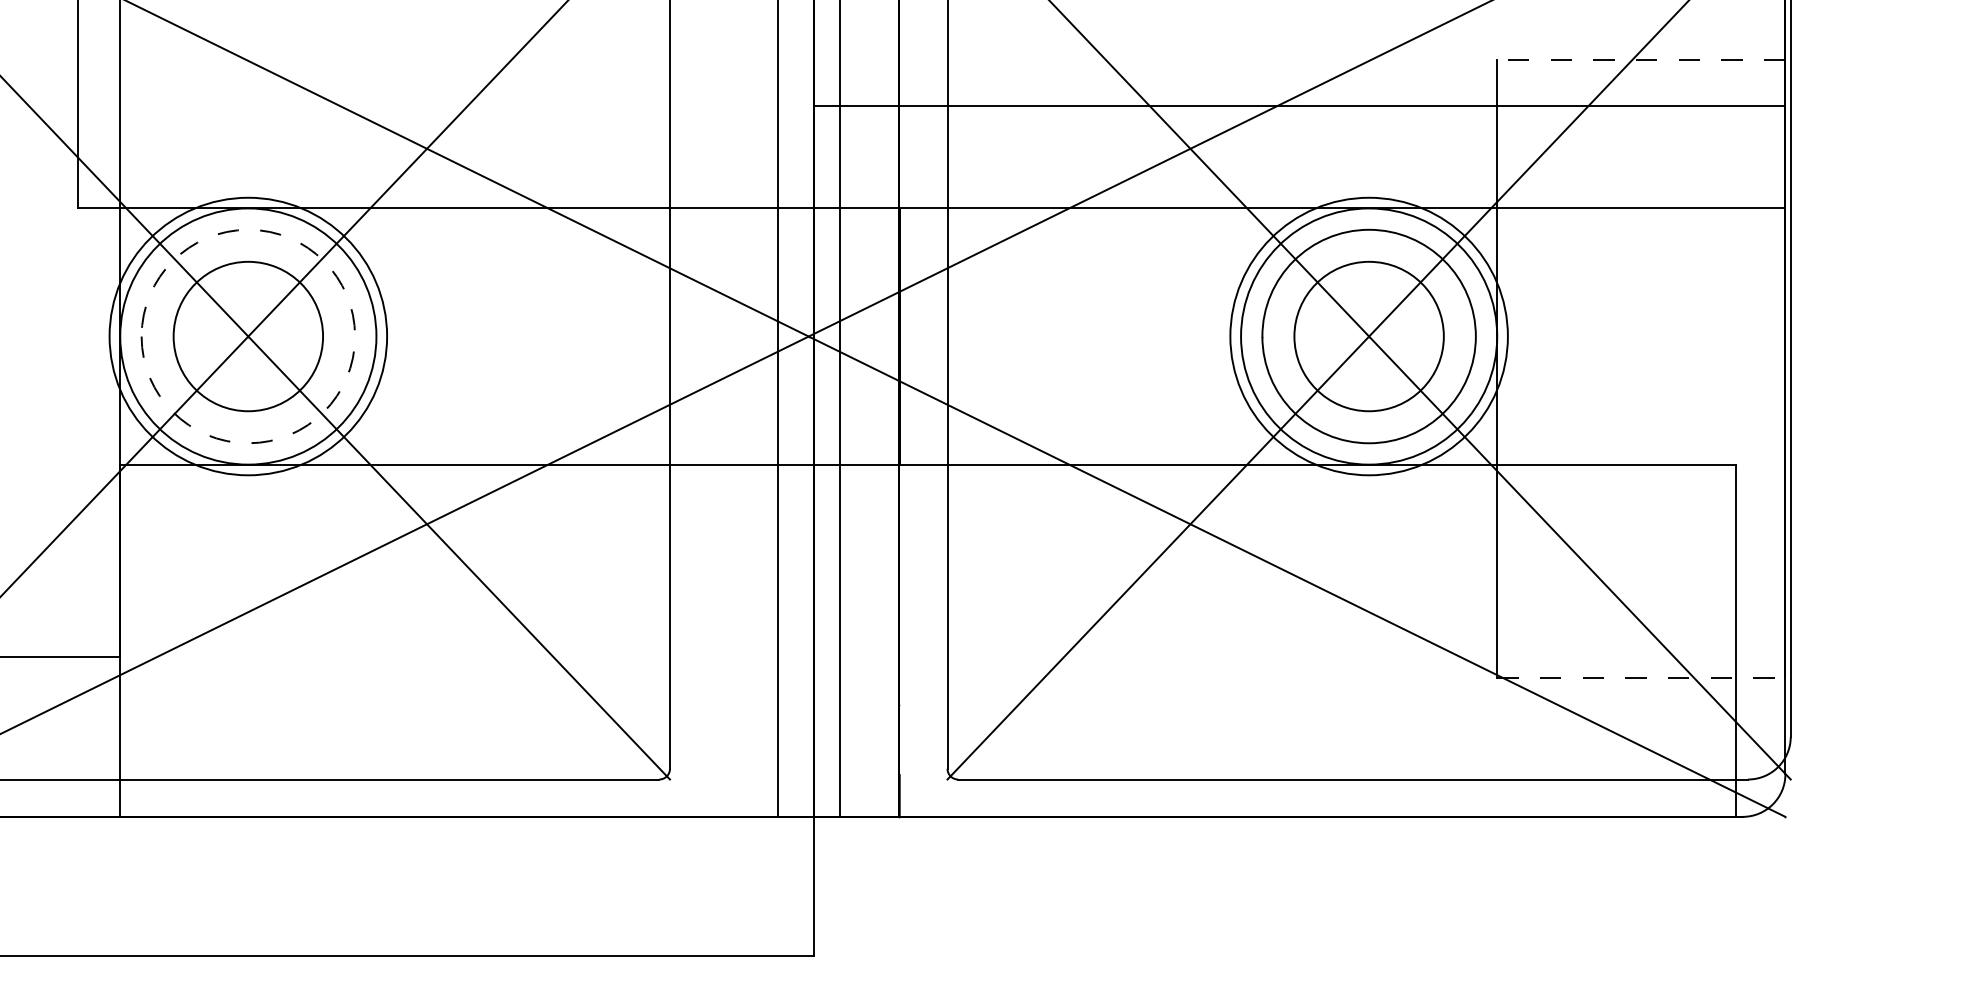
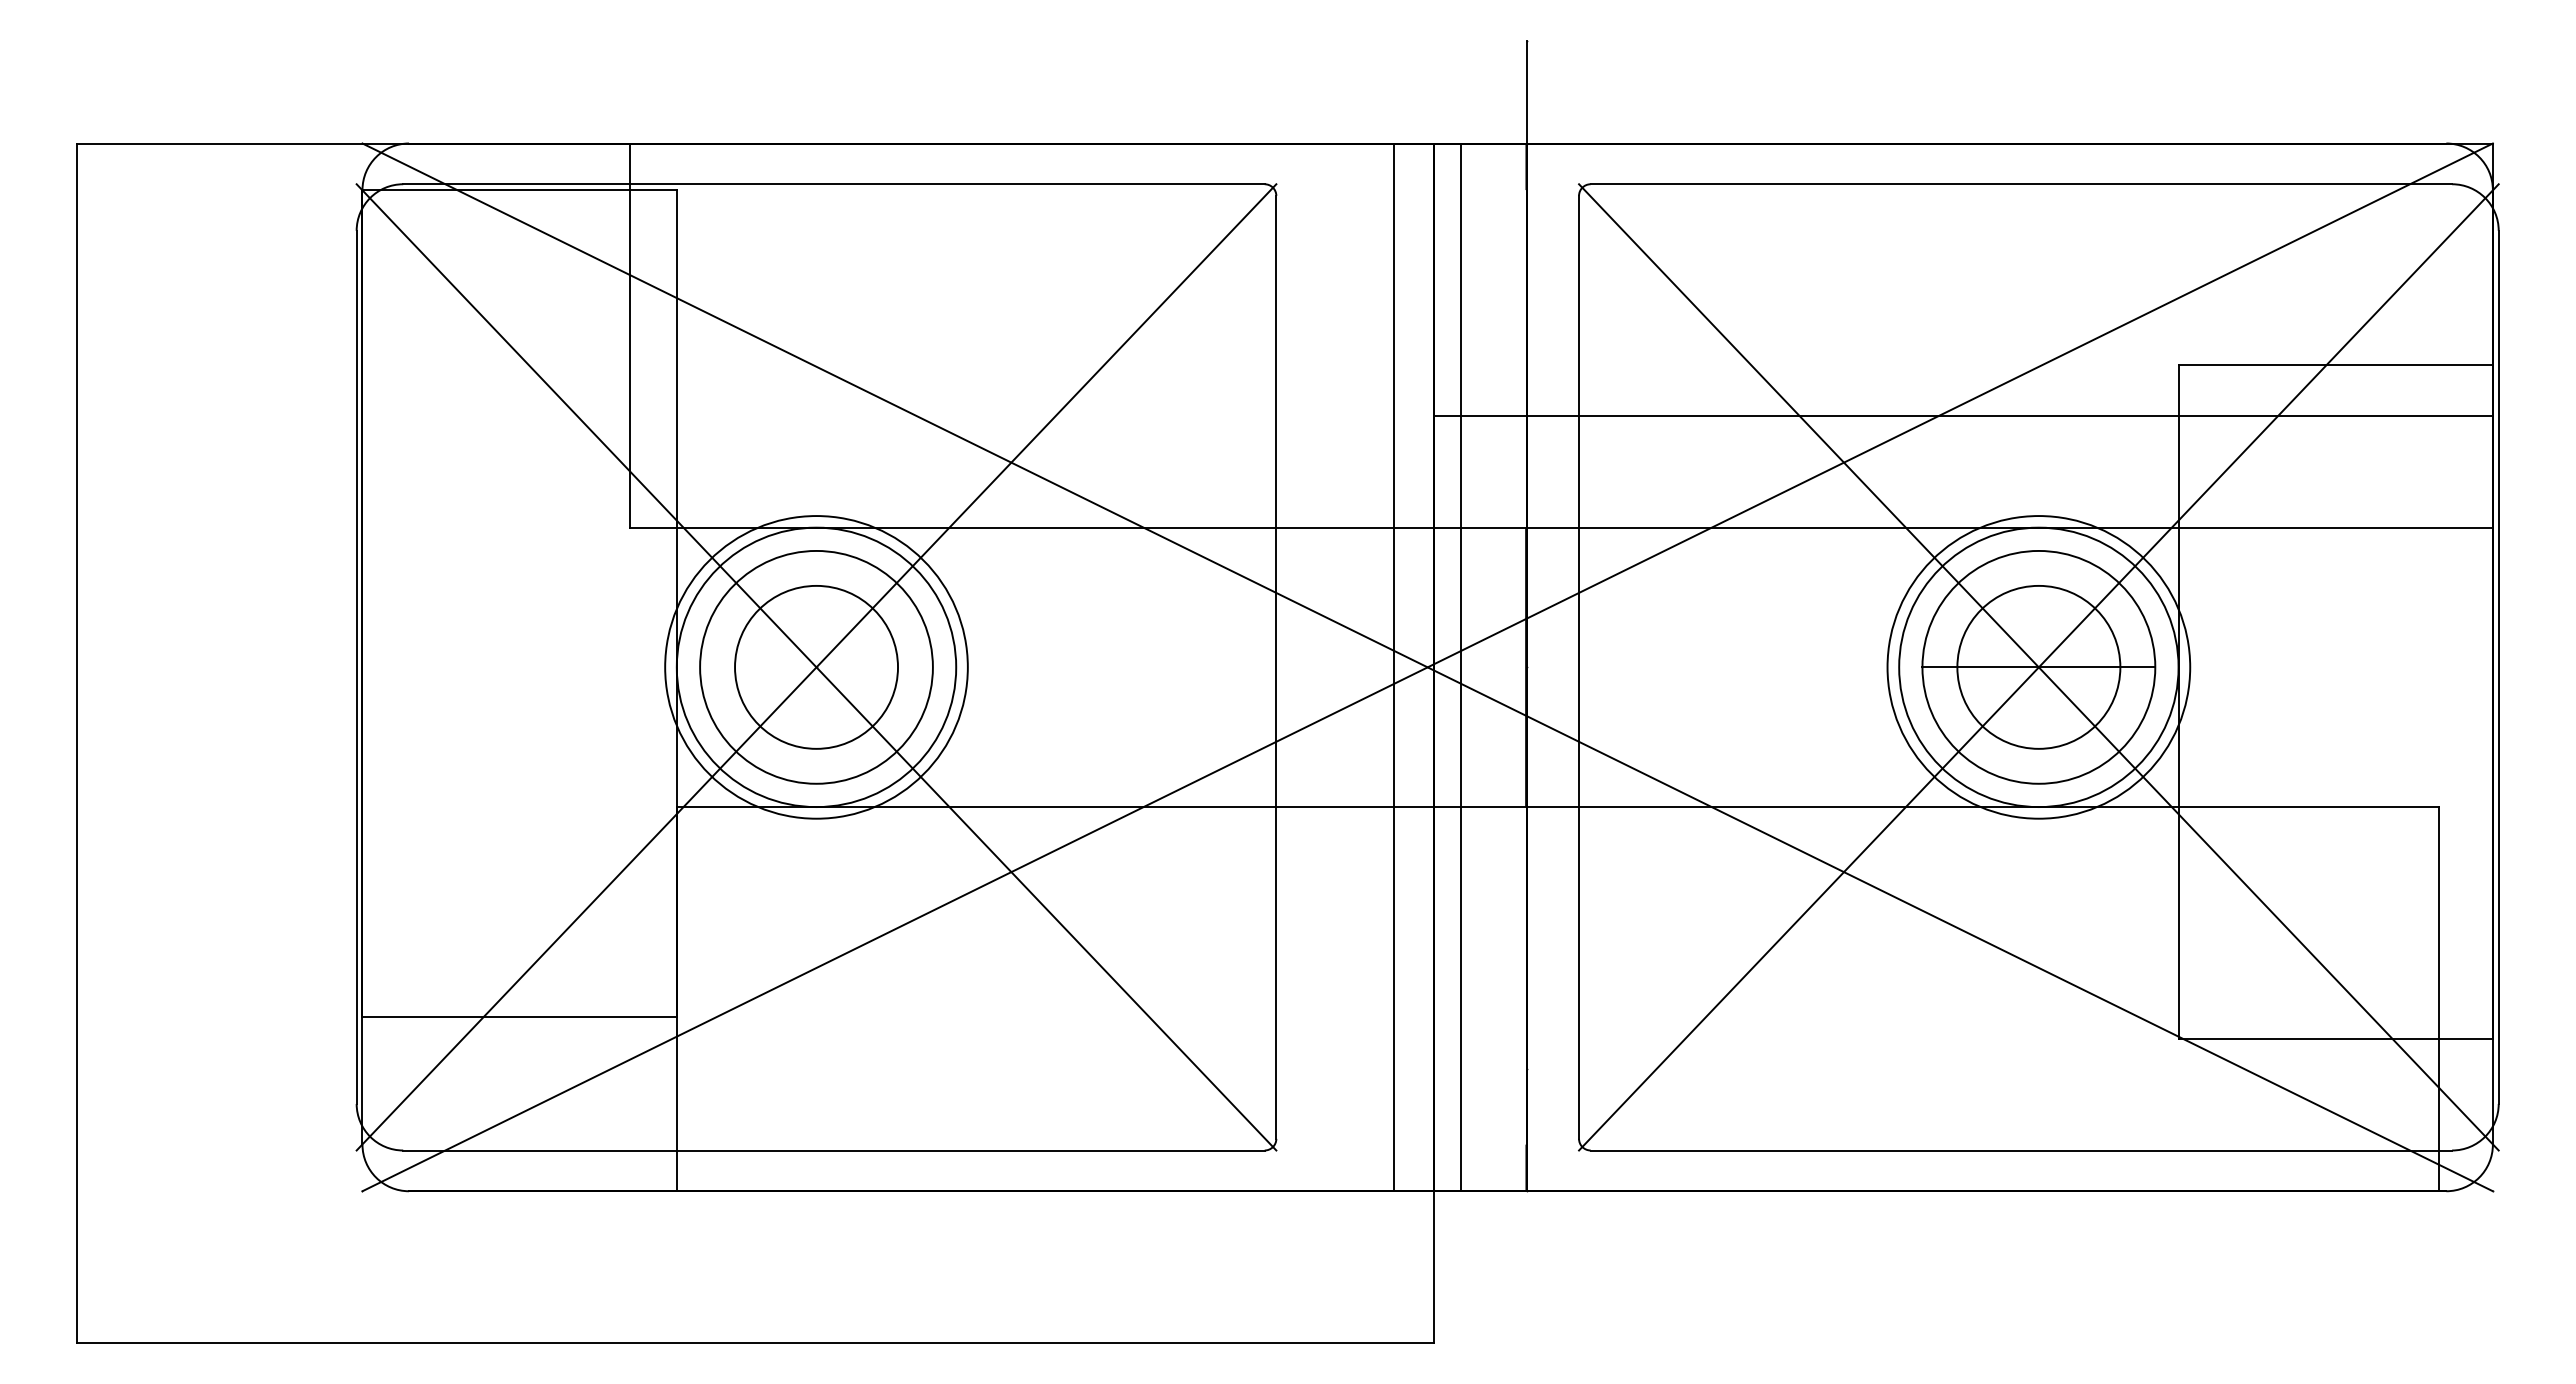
line: (1641, 59) -> (2335, 365), dashed -> solid
circle: (248, 335) -> (816, 666), dashed -> solid
line: (1368, 336) -> (2038, 667), added
line: (1642, 677) -> (2336, 1039), dashed -> solid

